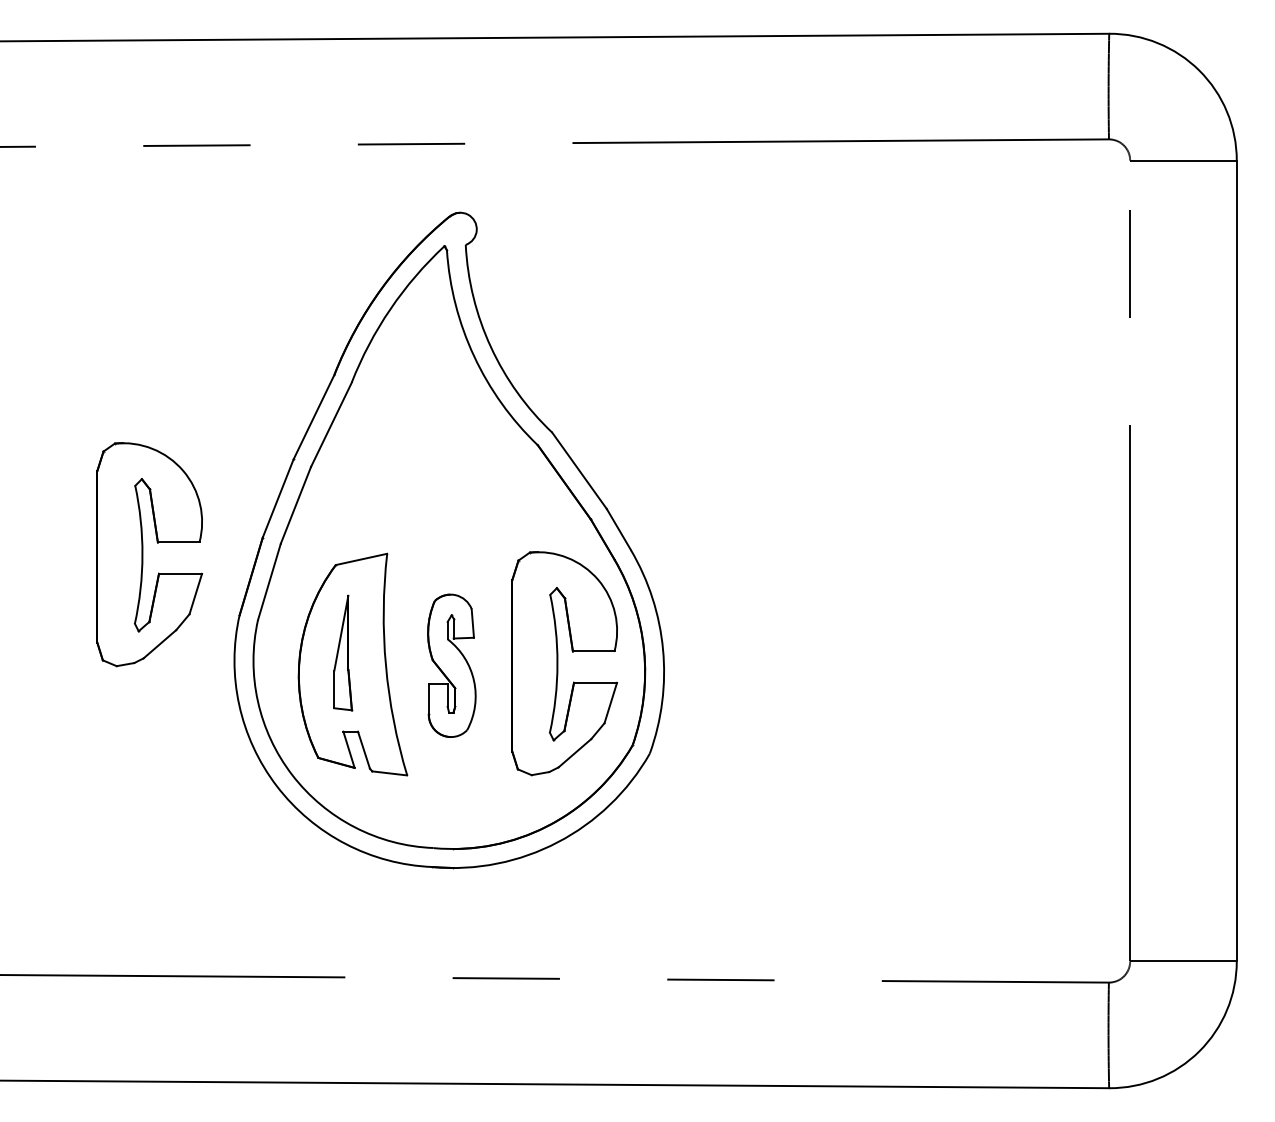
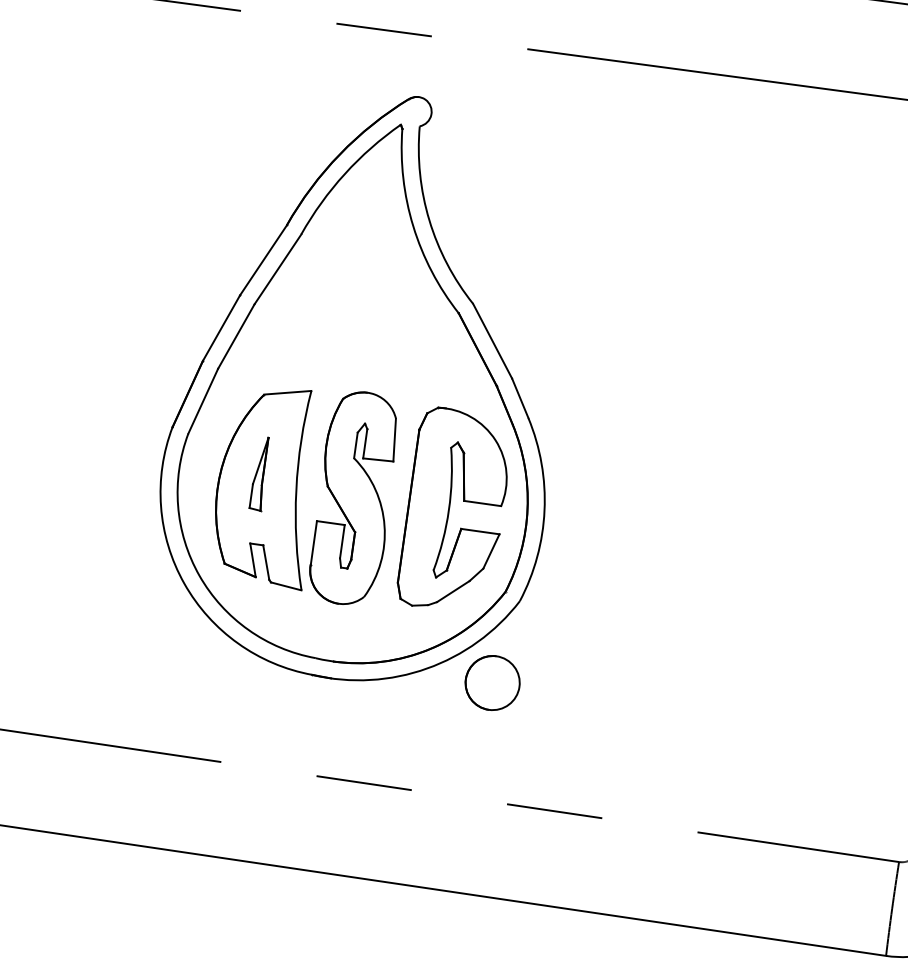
part: (149, 554) -> (100, 361), removed
part: (343, 653) -> (260, 474), size x0.71
part: (451, 665) -> (354, 498), size x1.67
circle: (632, 848) -> (492, 683), added

